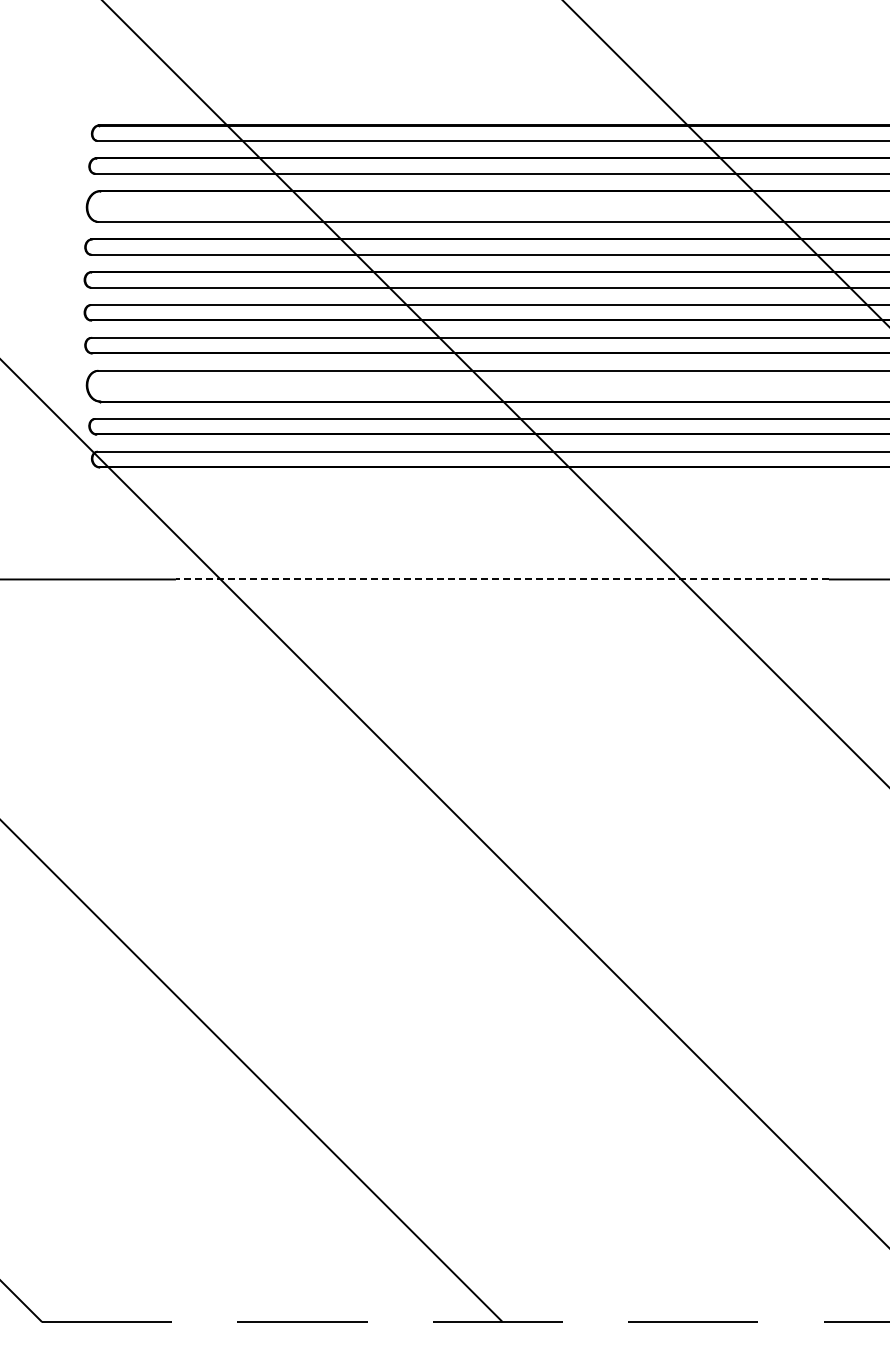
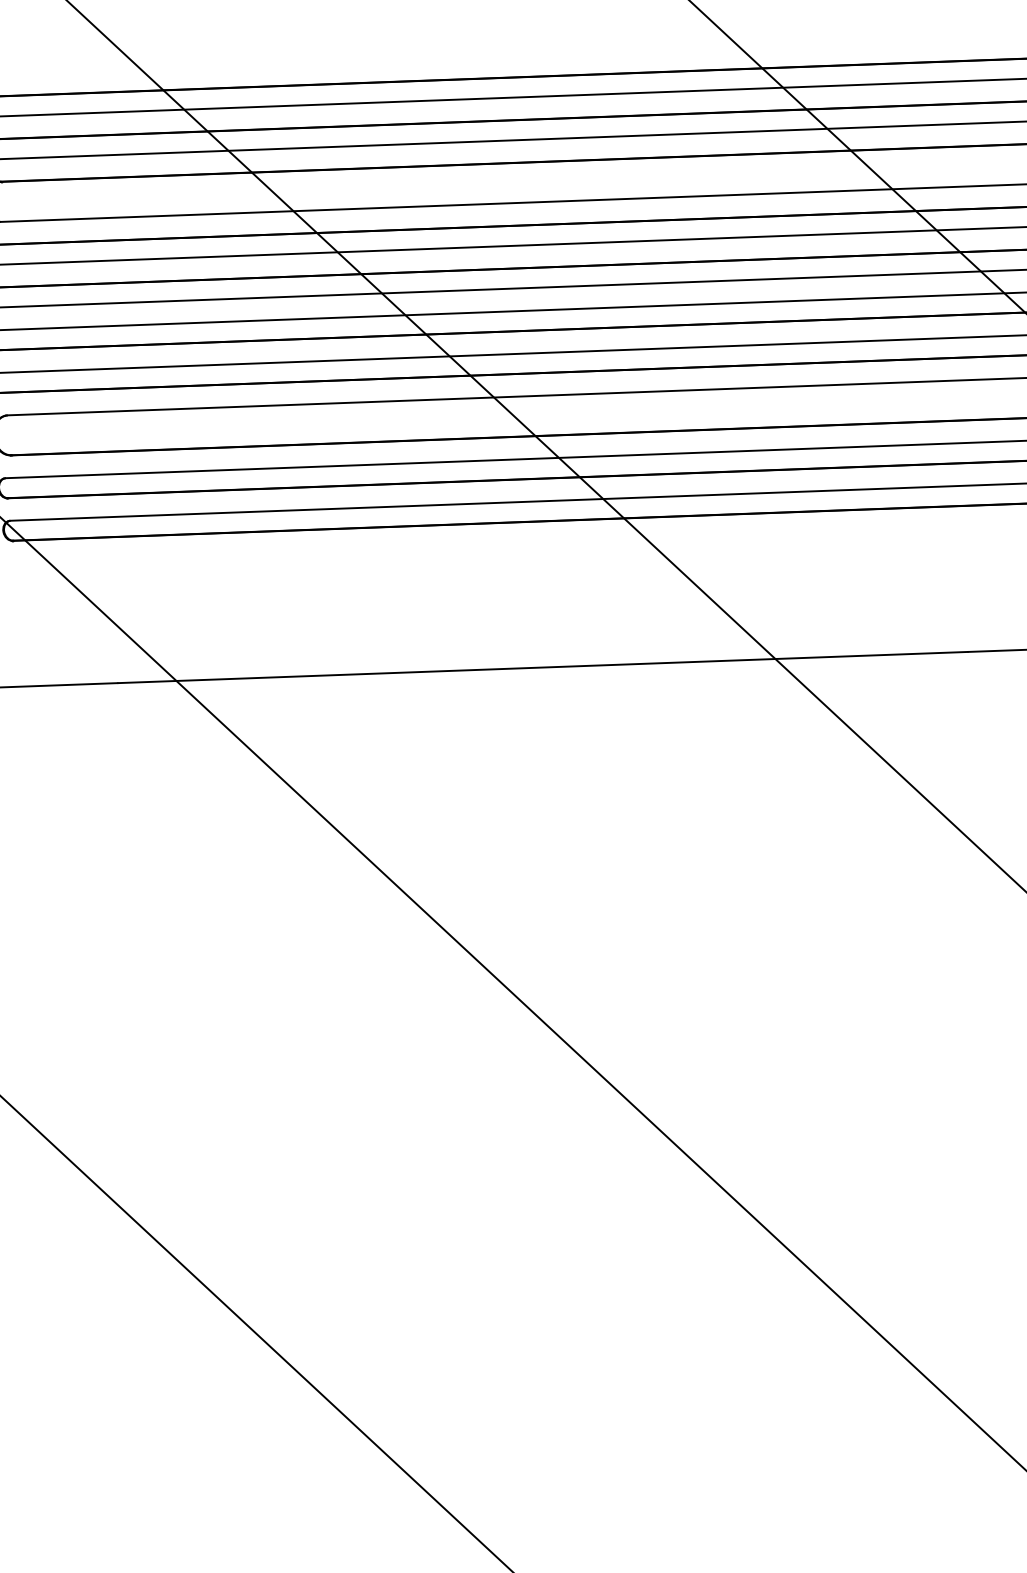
line: (501, 579) -> (541, 667), dashed -> solid

